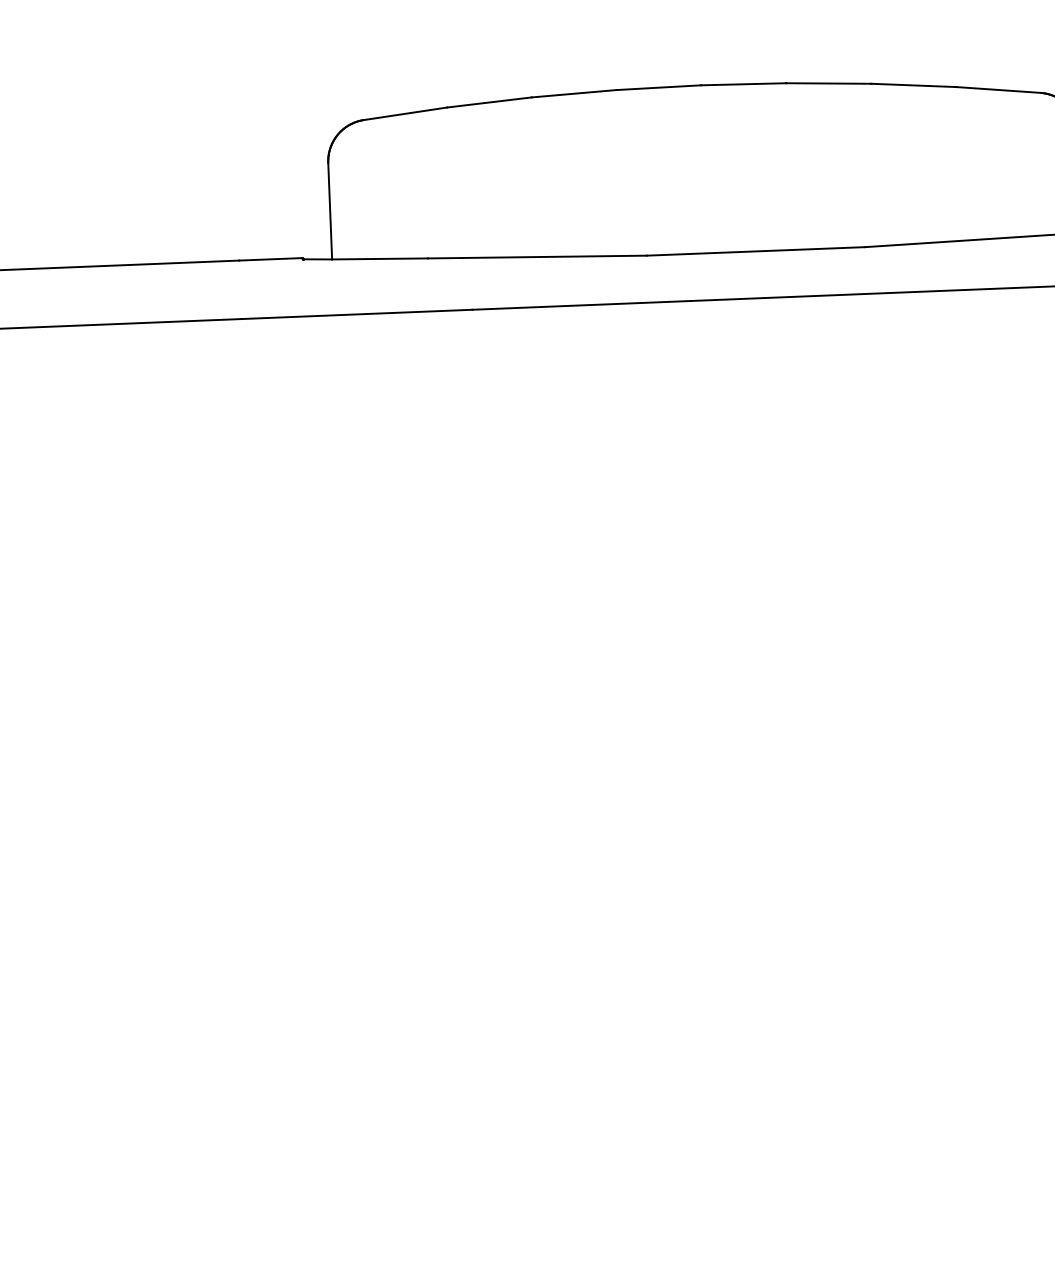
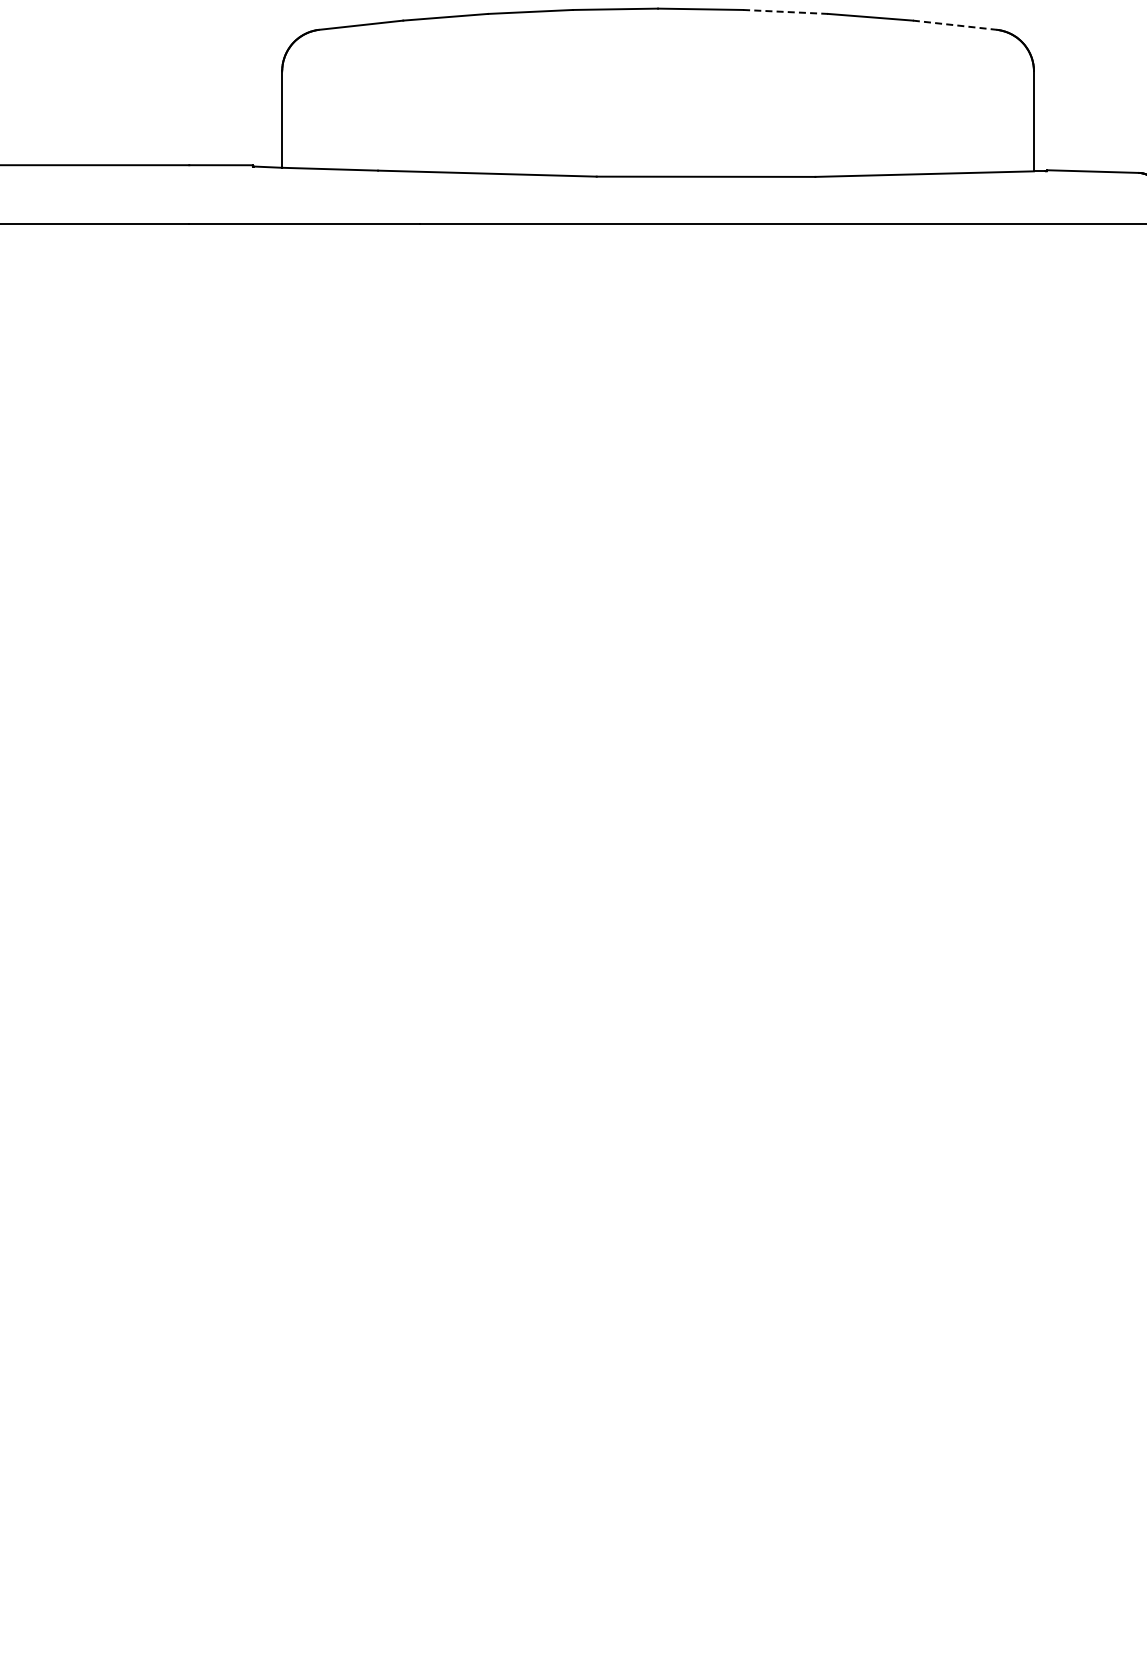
line: (828, 83) -> (785, 11), solid -> dashed
line: (999, 90) -> (955, 25), solid -> dashed

